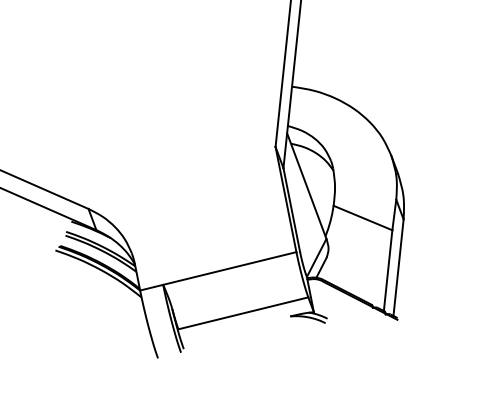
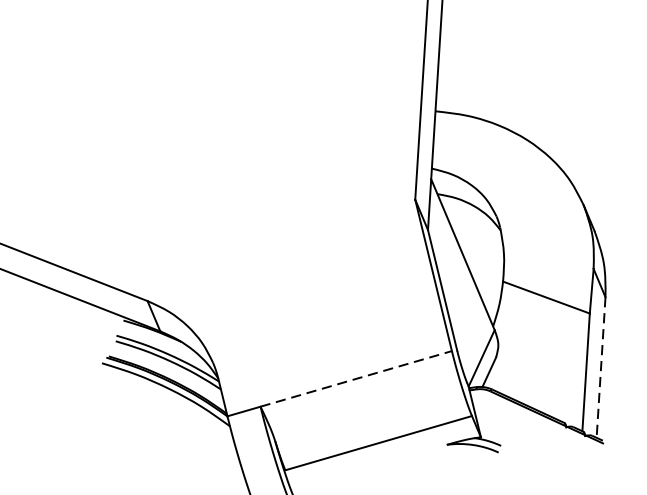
line: (398, 267) -> (600, 367), solid -> dashed
line: (229, 268) -> (355, 378), solid -> dashed

